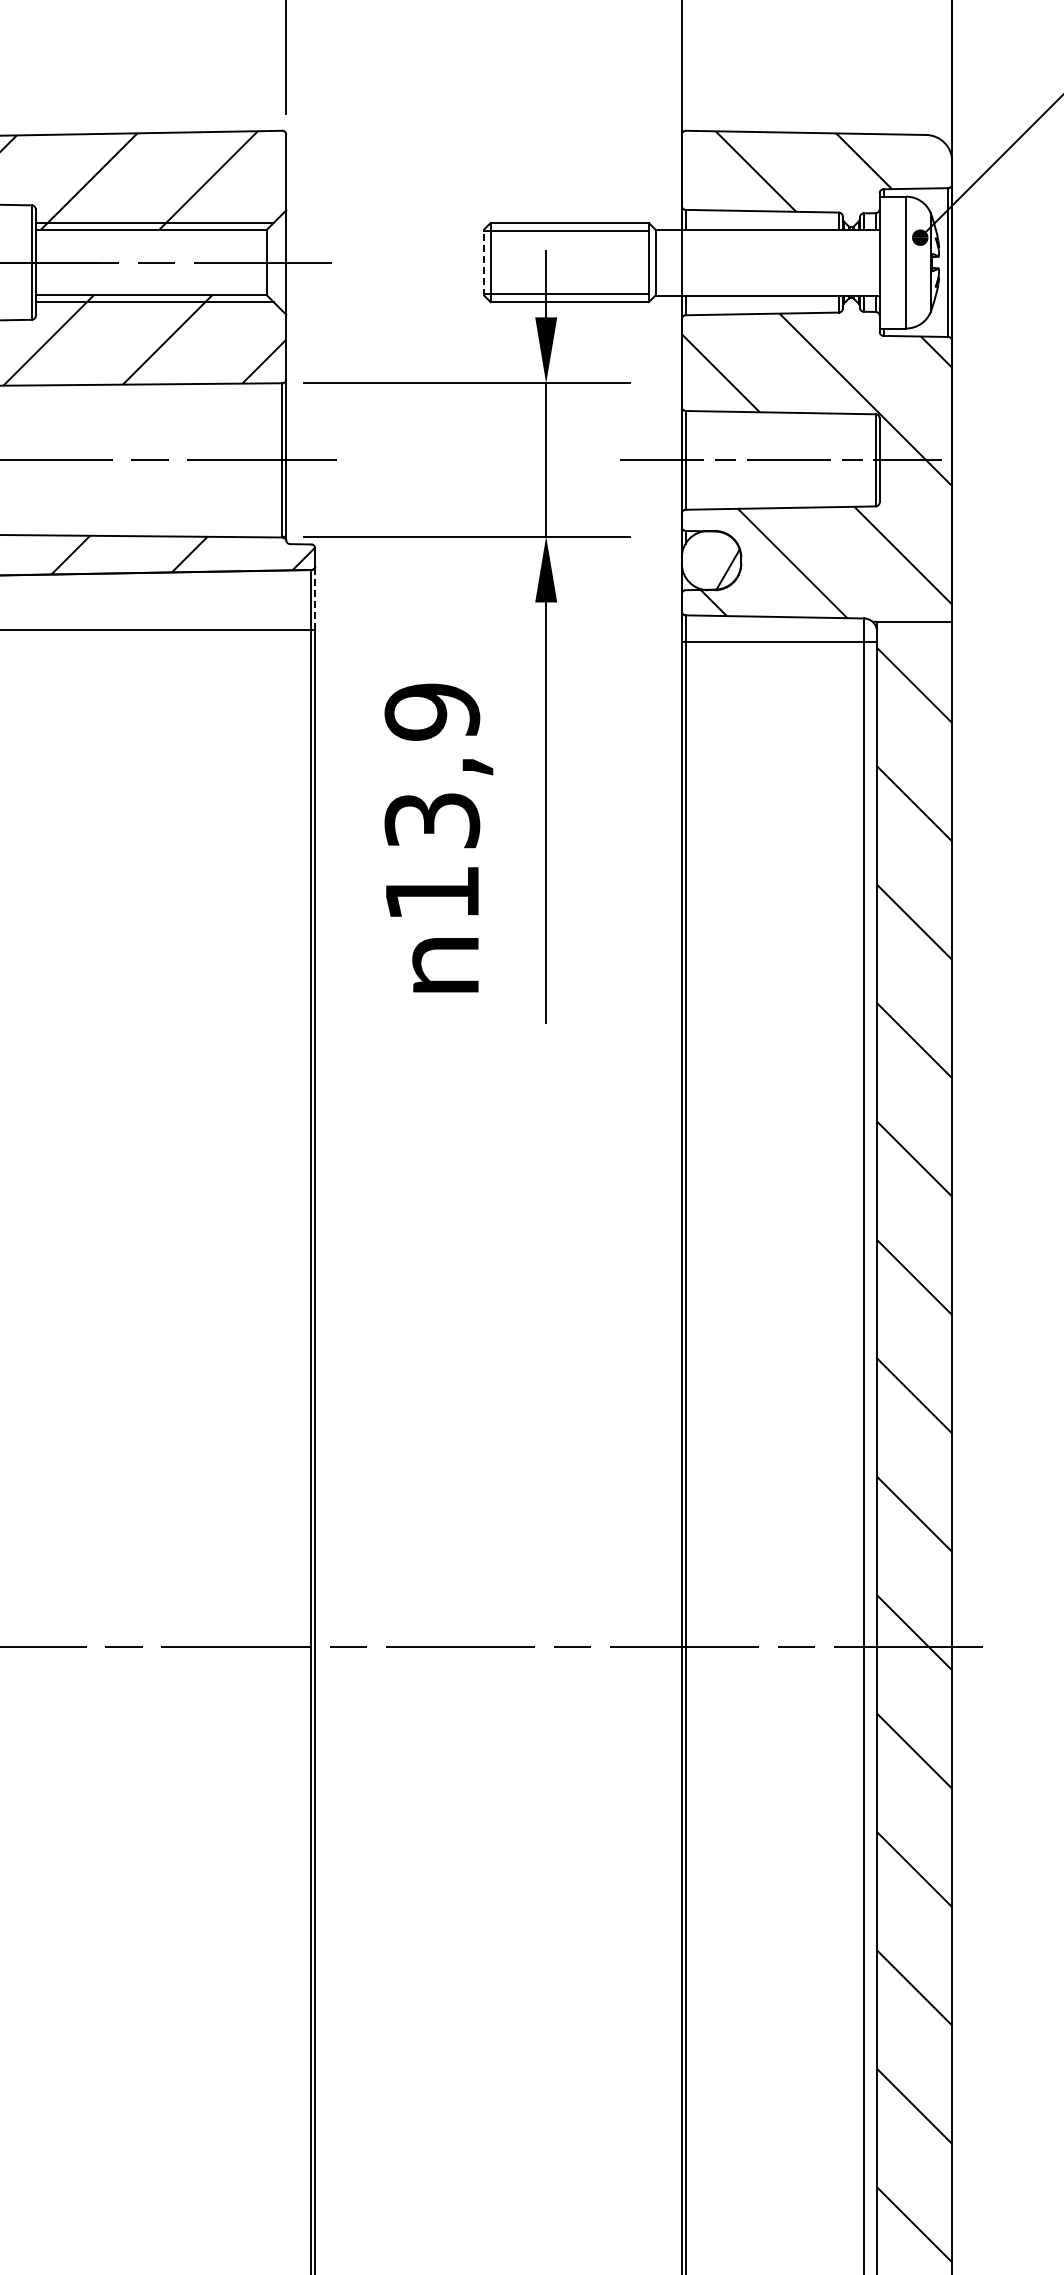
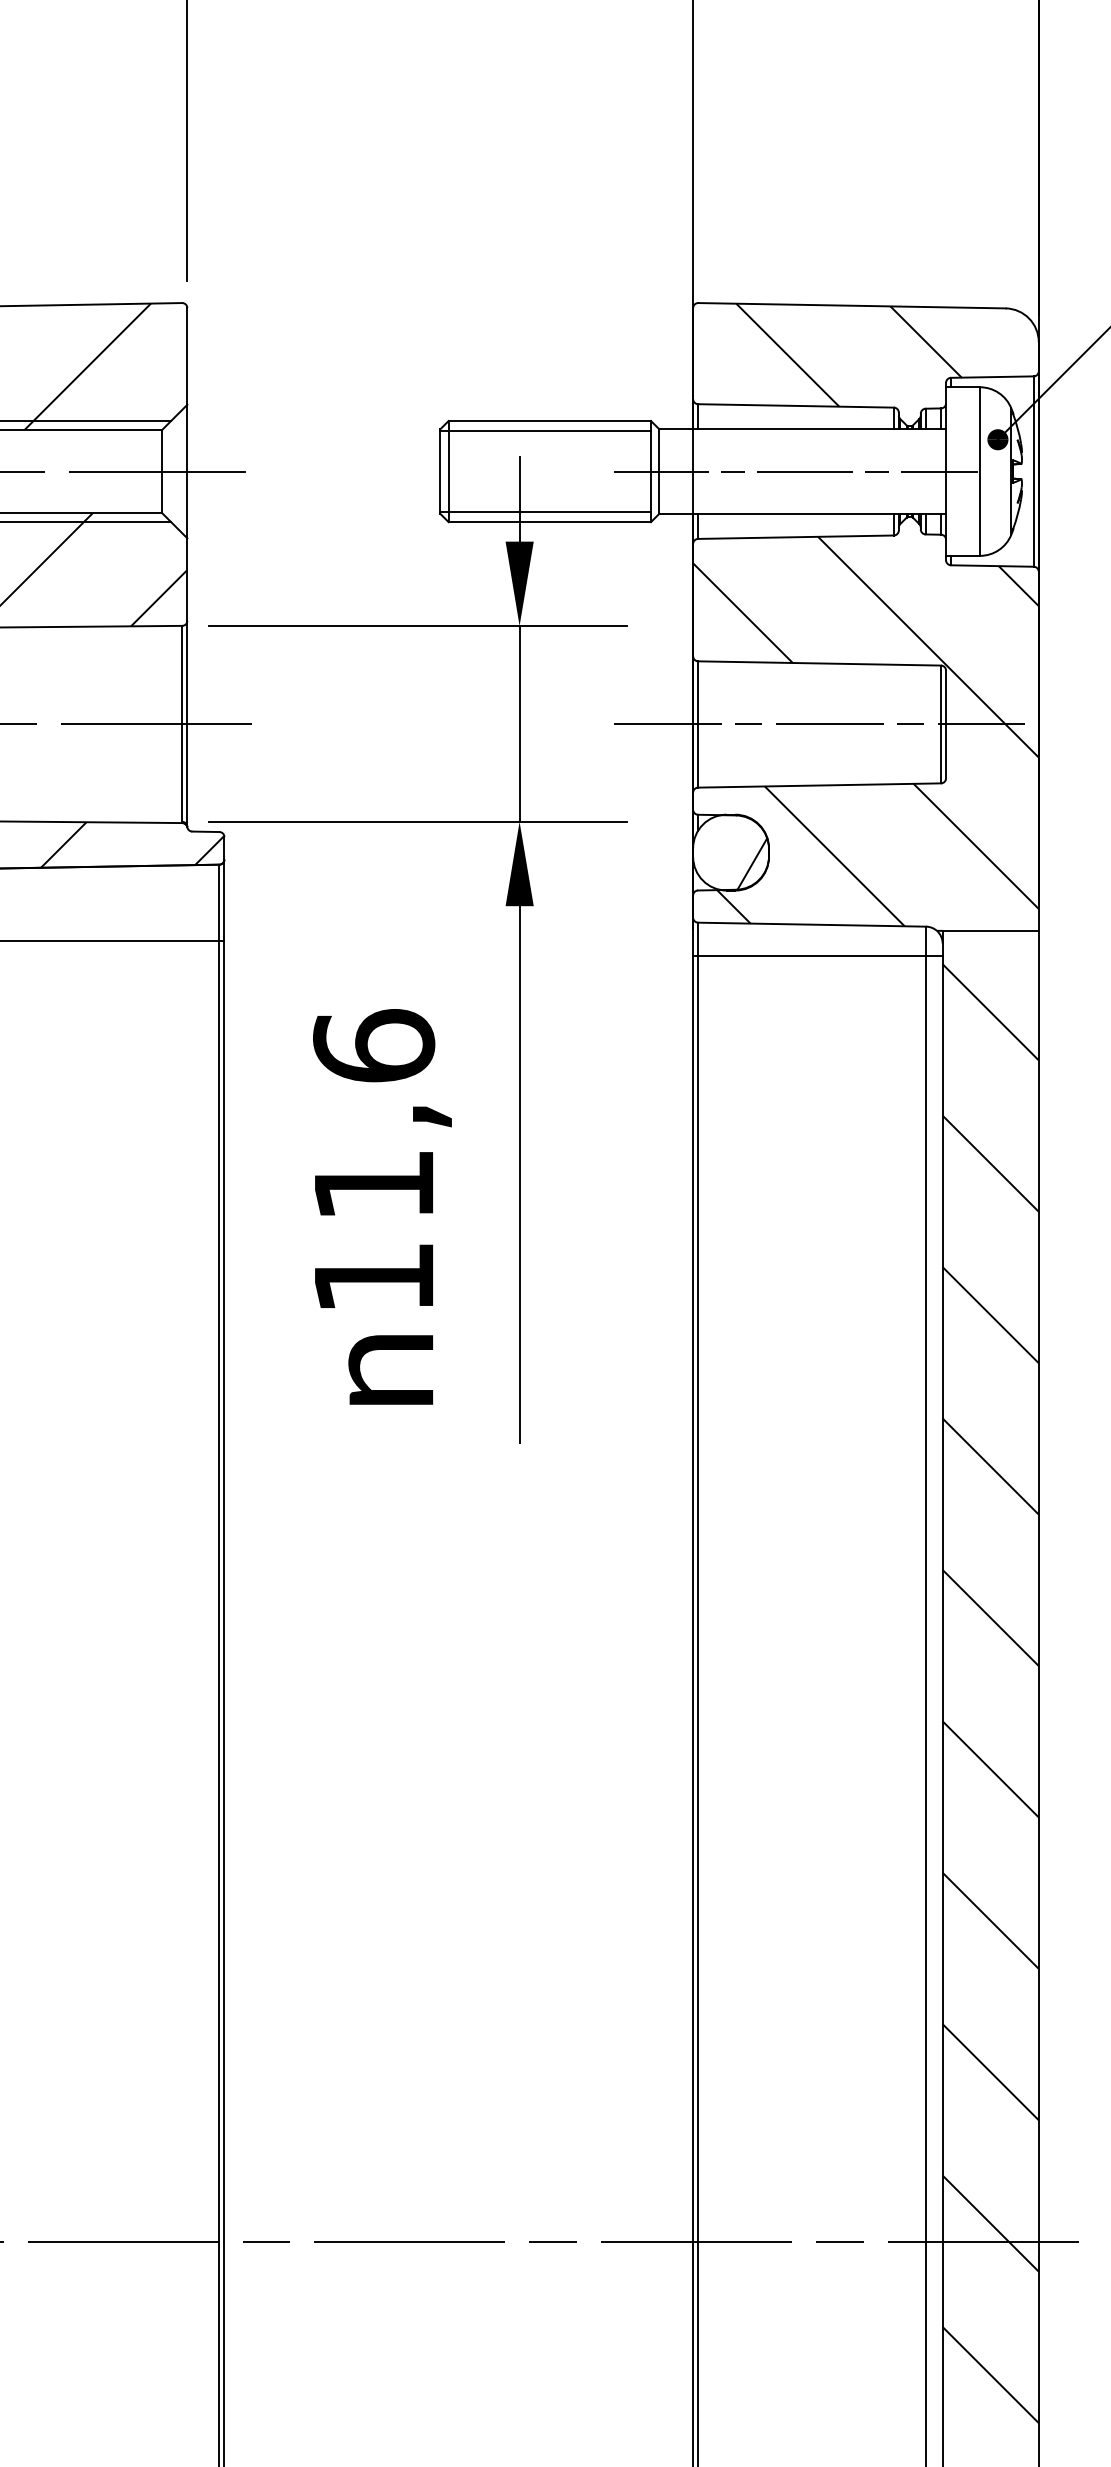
line: (484, 262) -> (440, 471), dashed -> solid
line: (761, 262) -> (794, 471), added
line: (315, 597) -> (224, 899), dashed -> solid
text: (432, 765) -> (374, 1114), 13,9 -> 11,6

